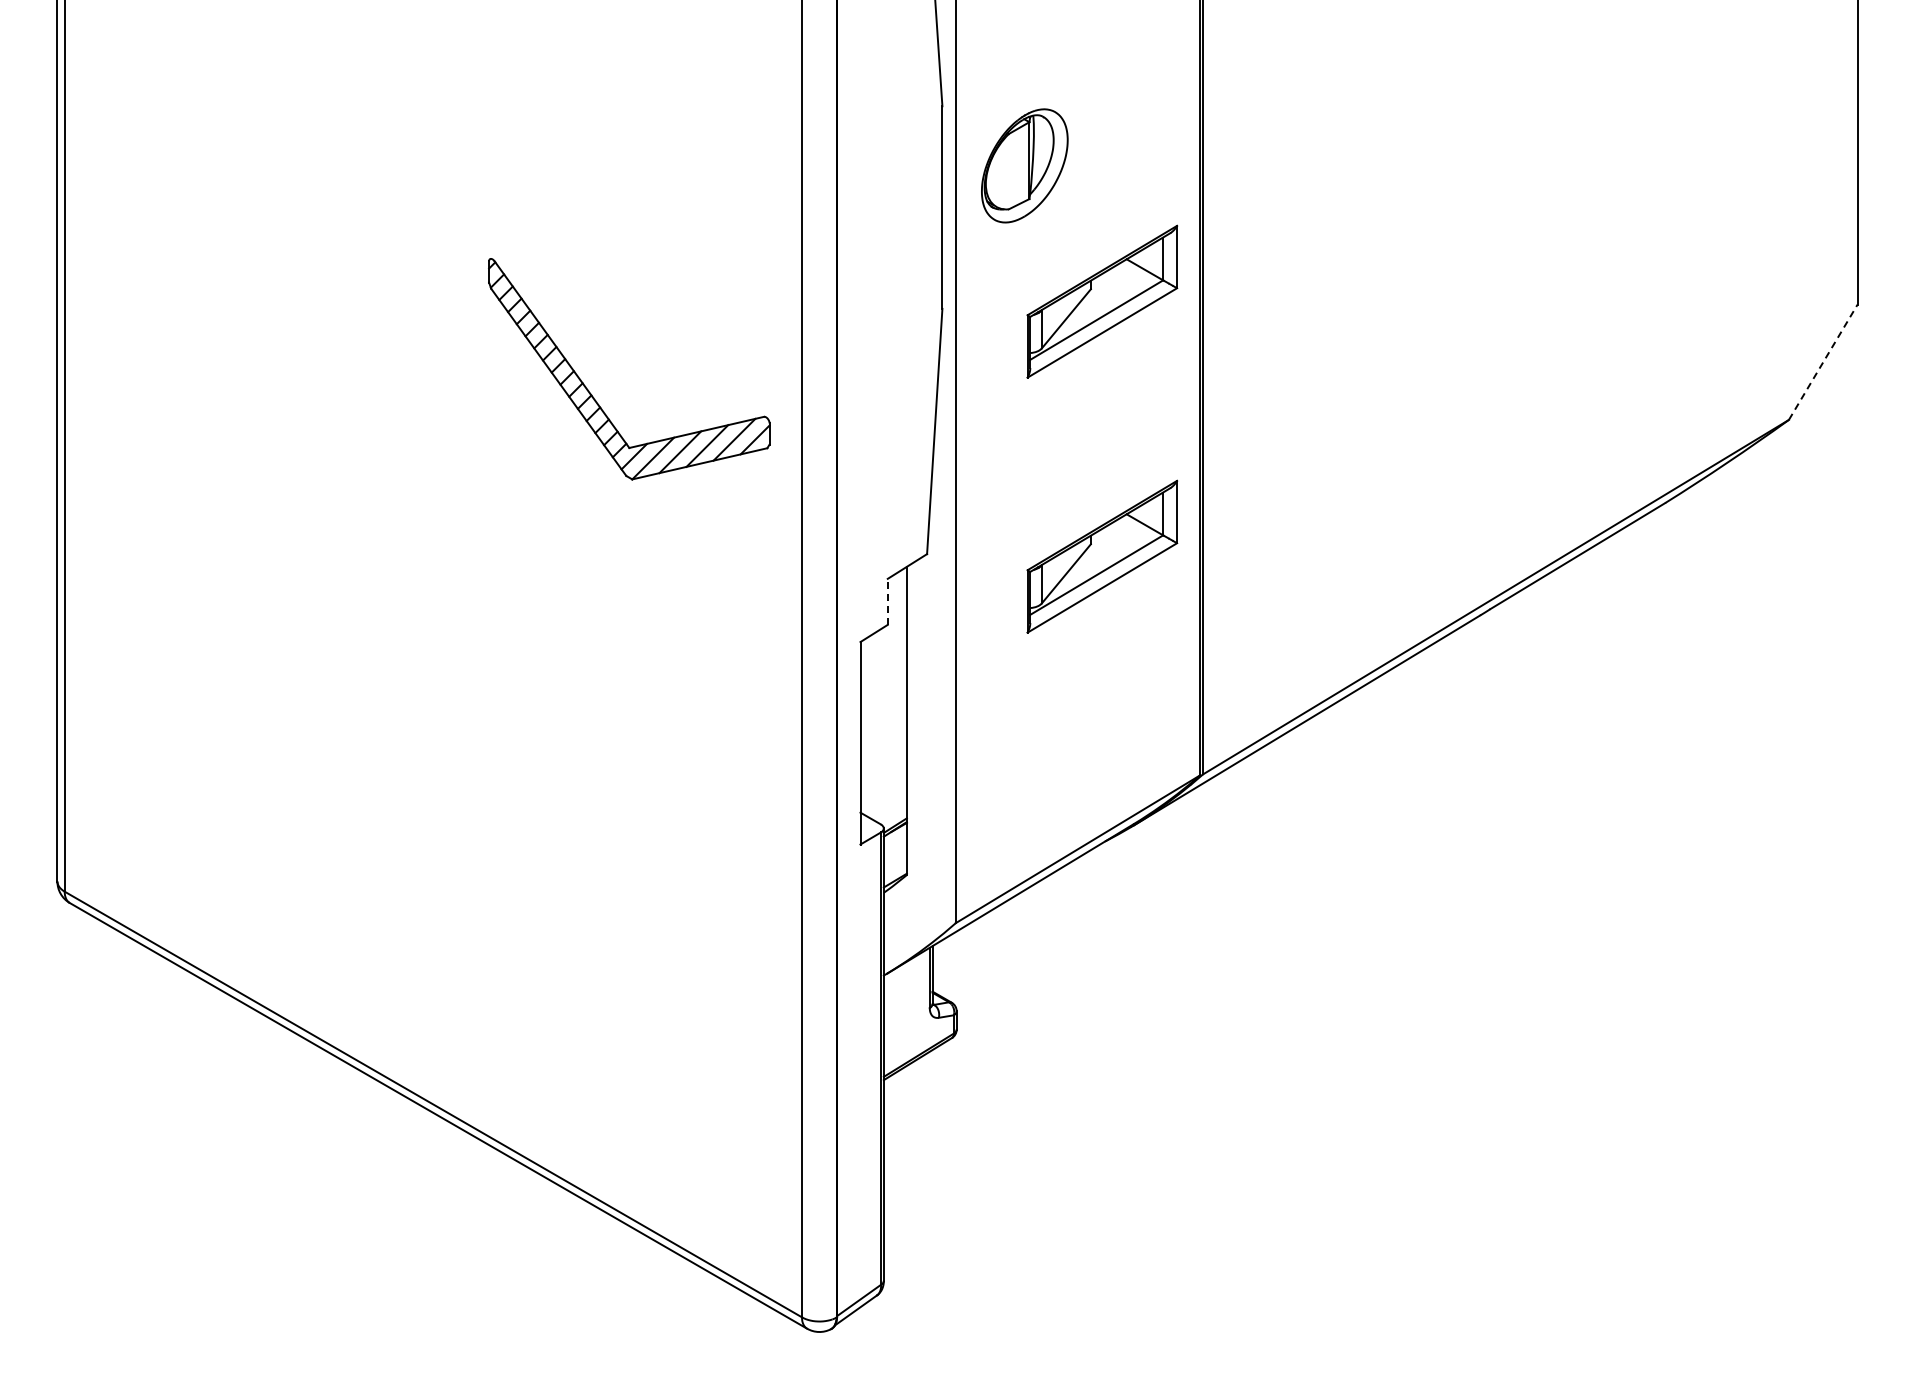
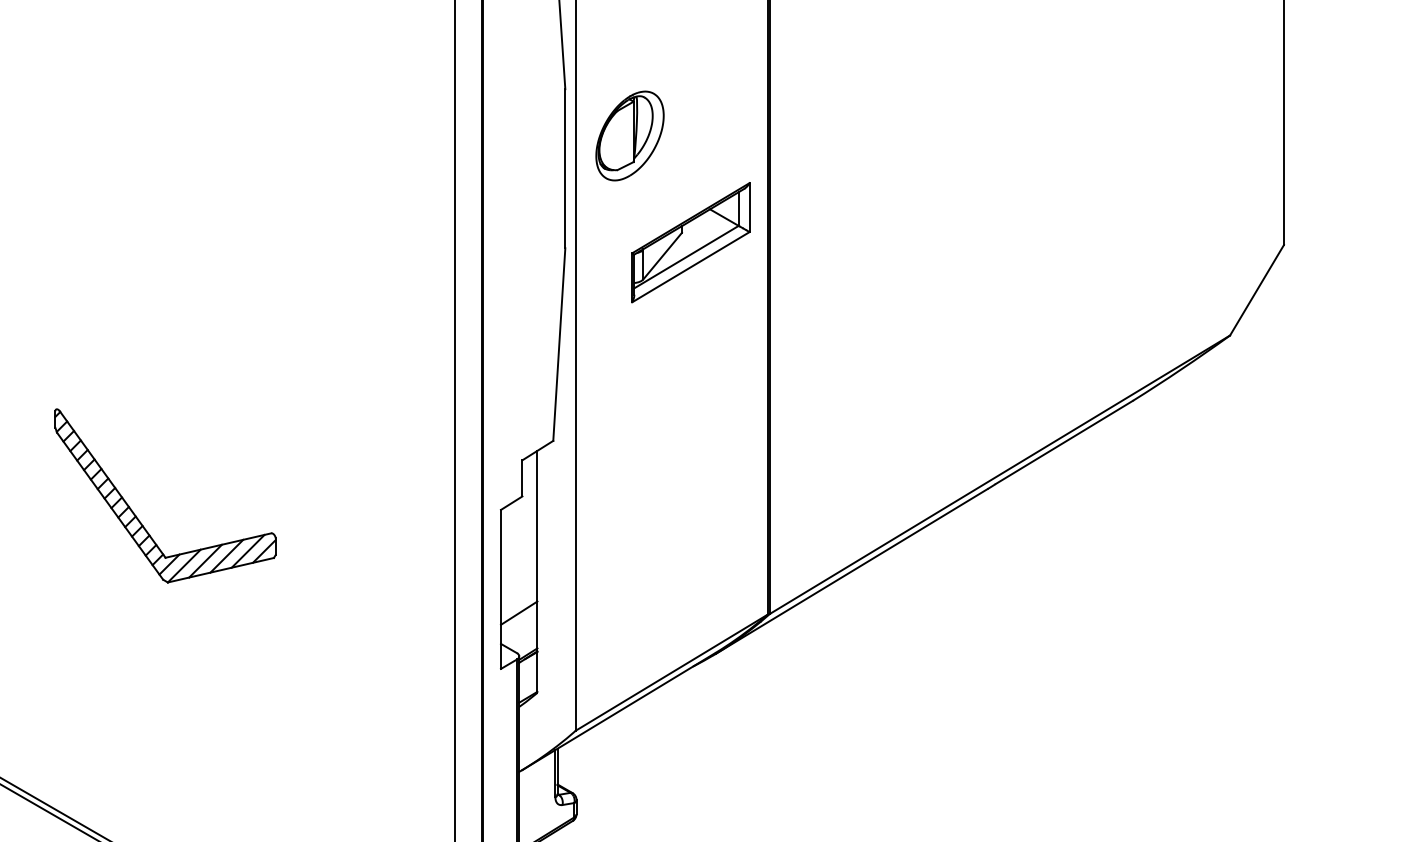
line: (1823, 361) -> (1257, 289), dashed -> solid
part: (592, 394) -> (136, 515), moved
part: (1102, 556) -> (691, 442), removed
line: (887, 601) -> (522, 478), dashed -> solid
line: (883, 773) -> (519, 613), added

